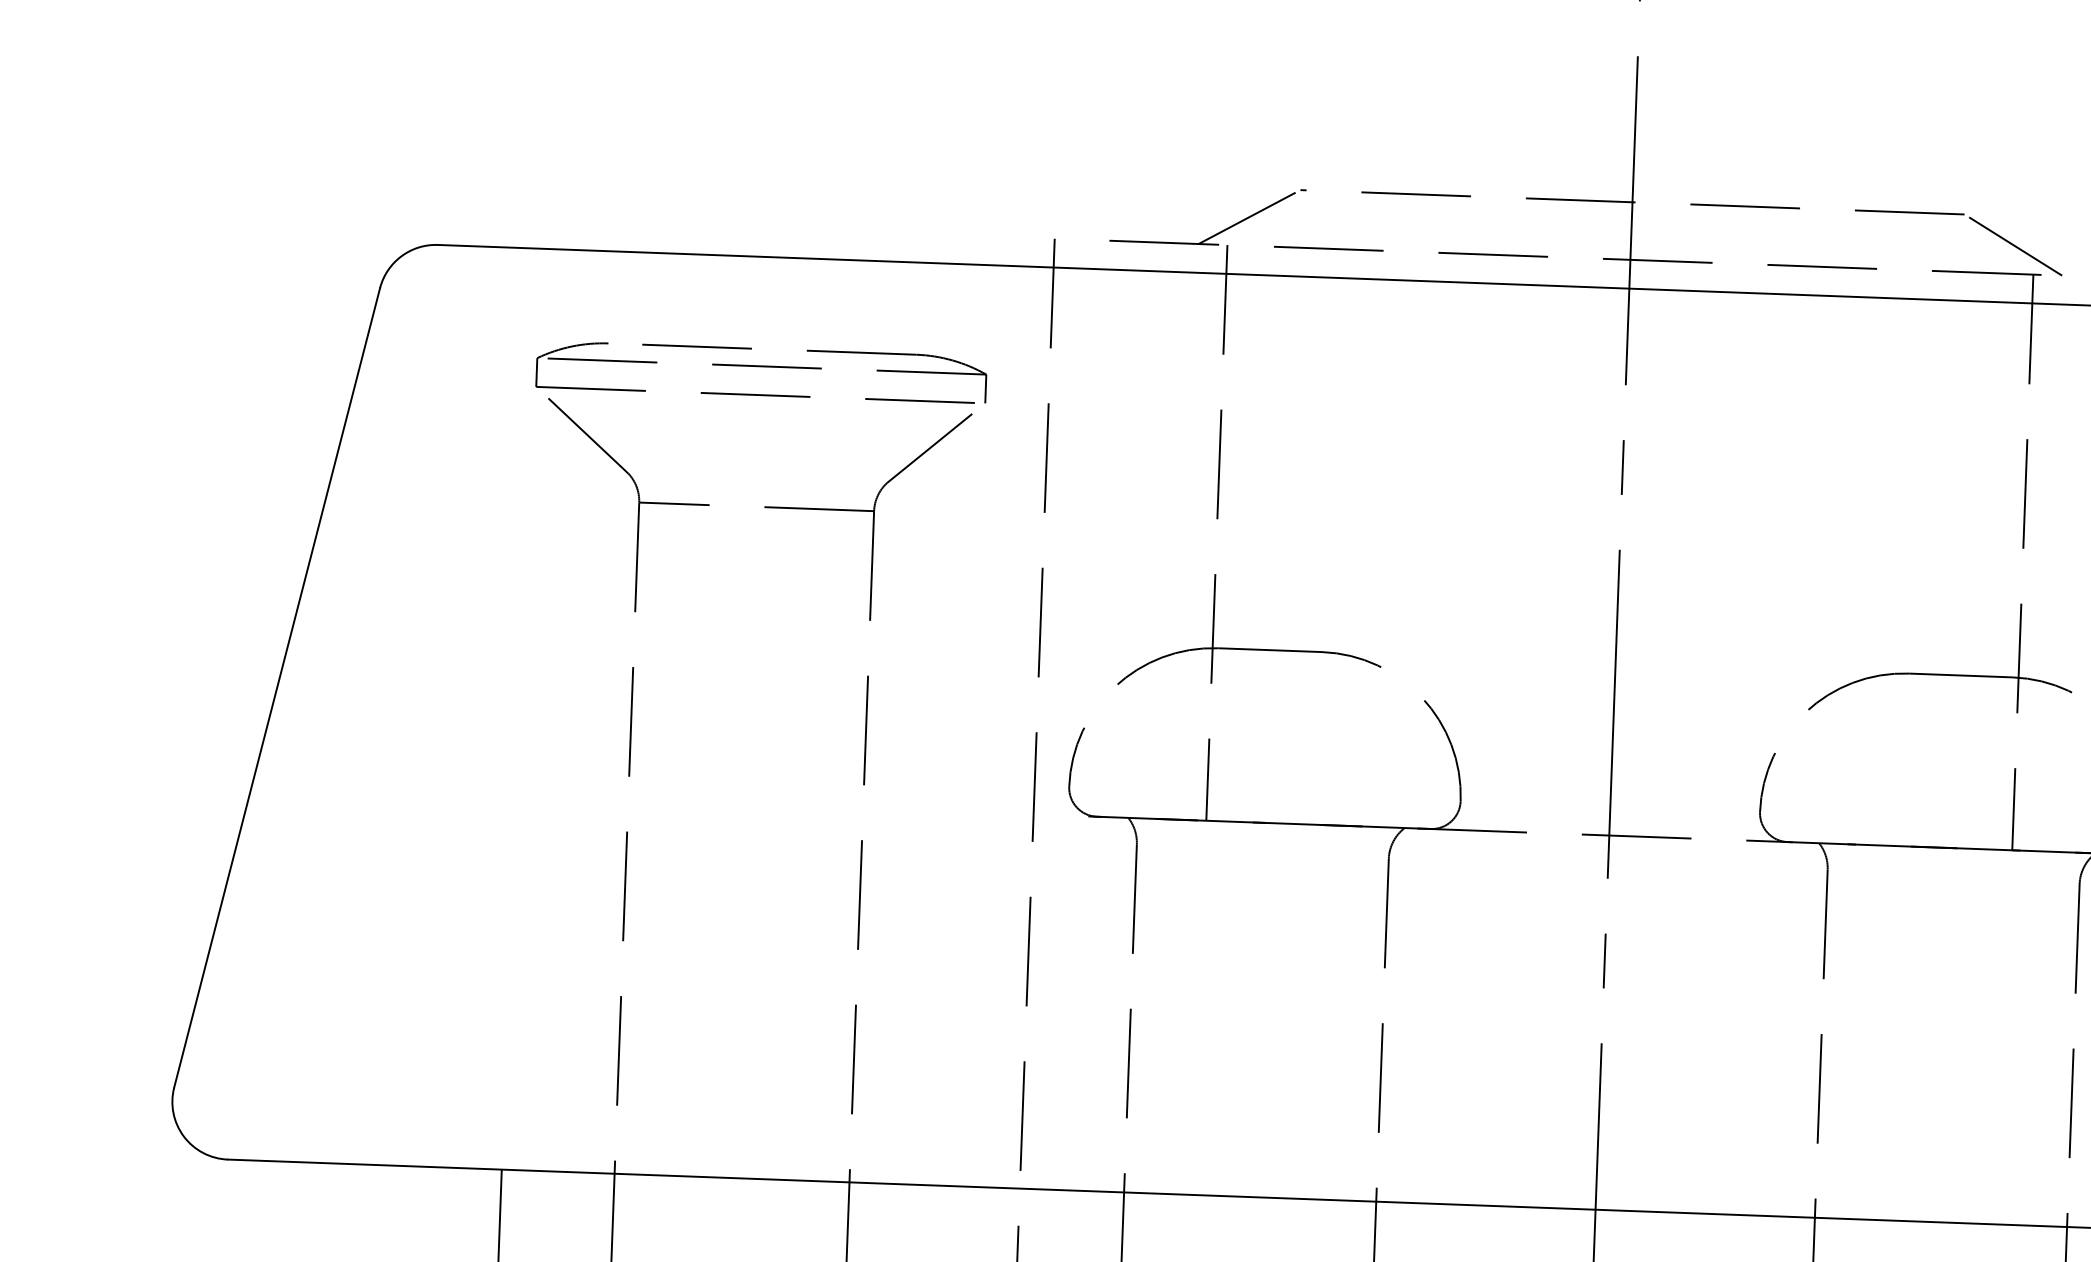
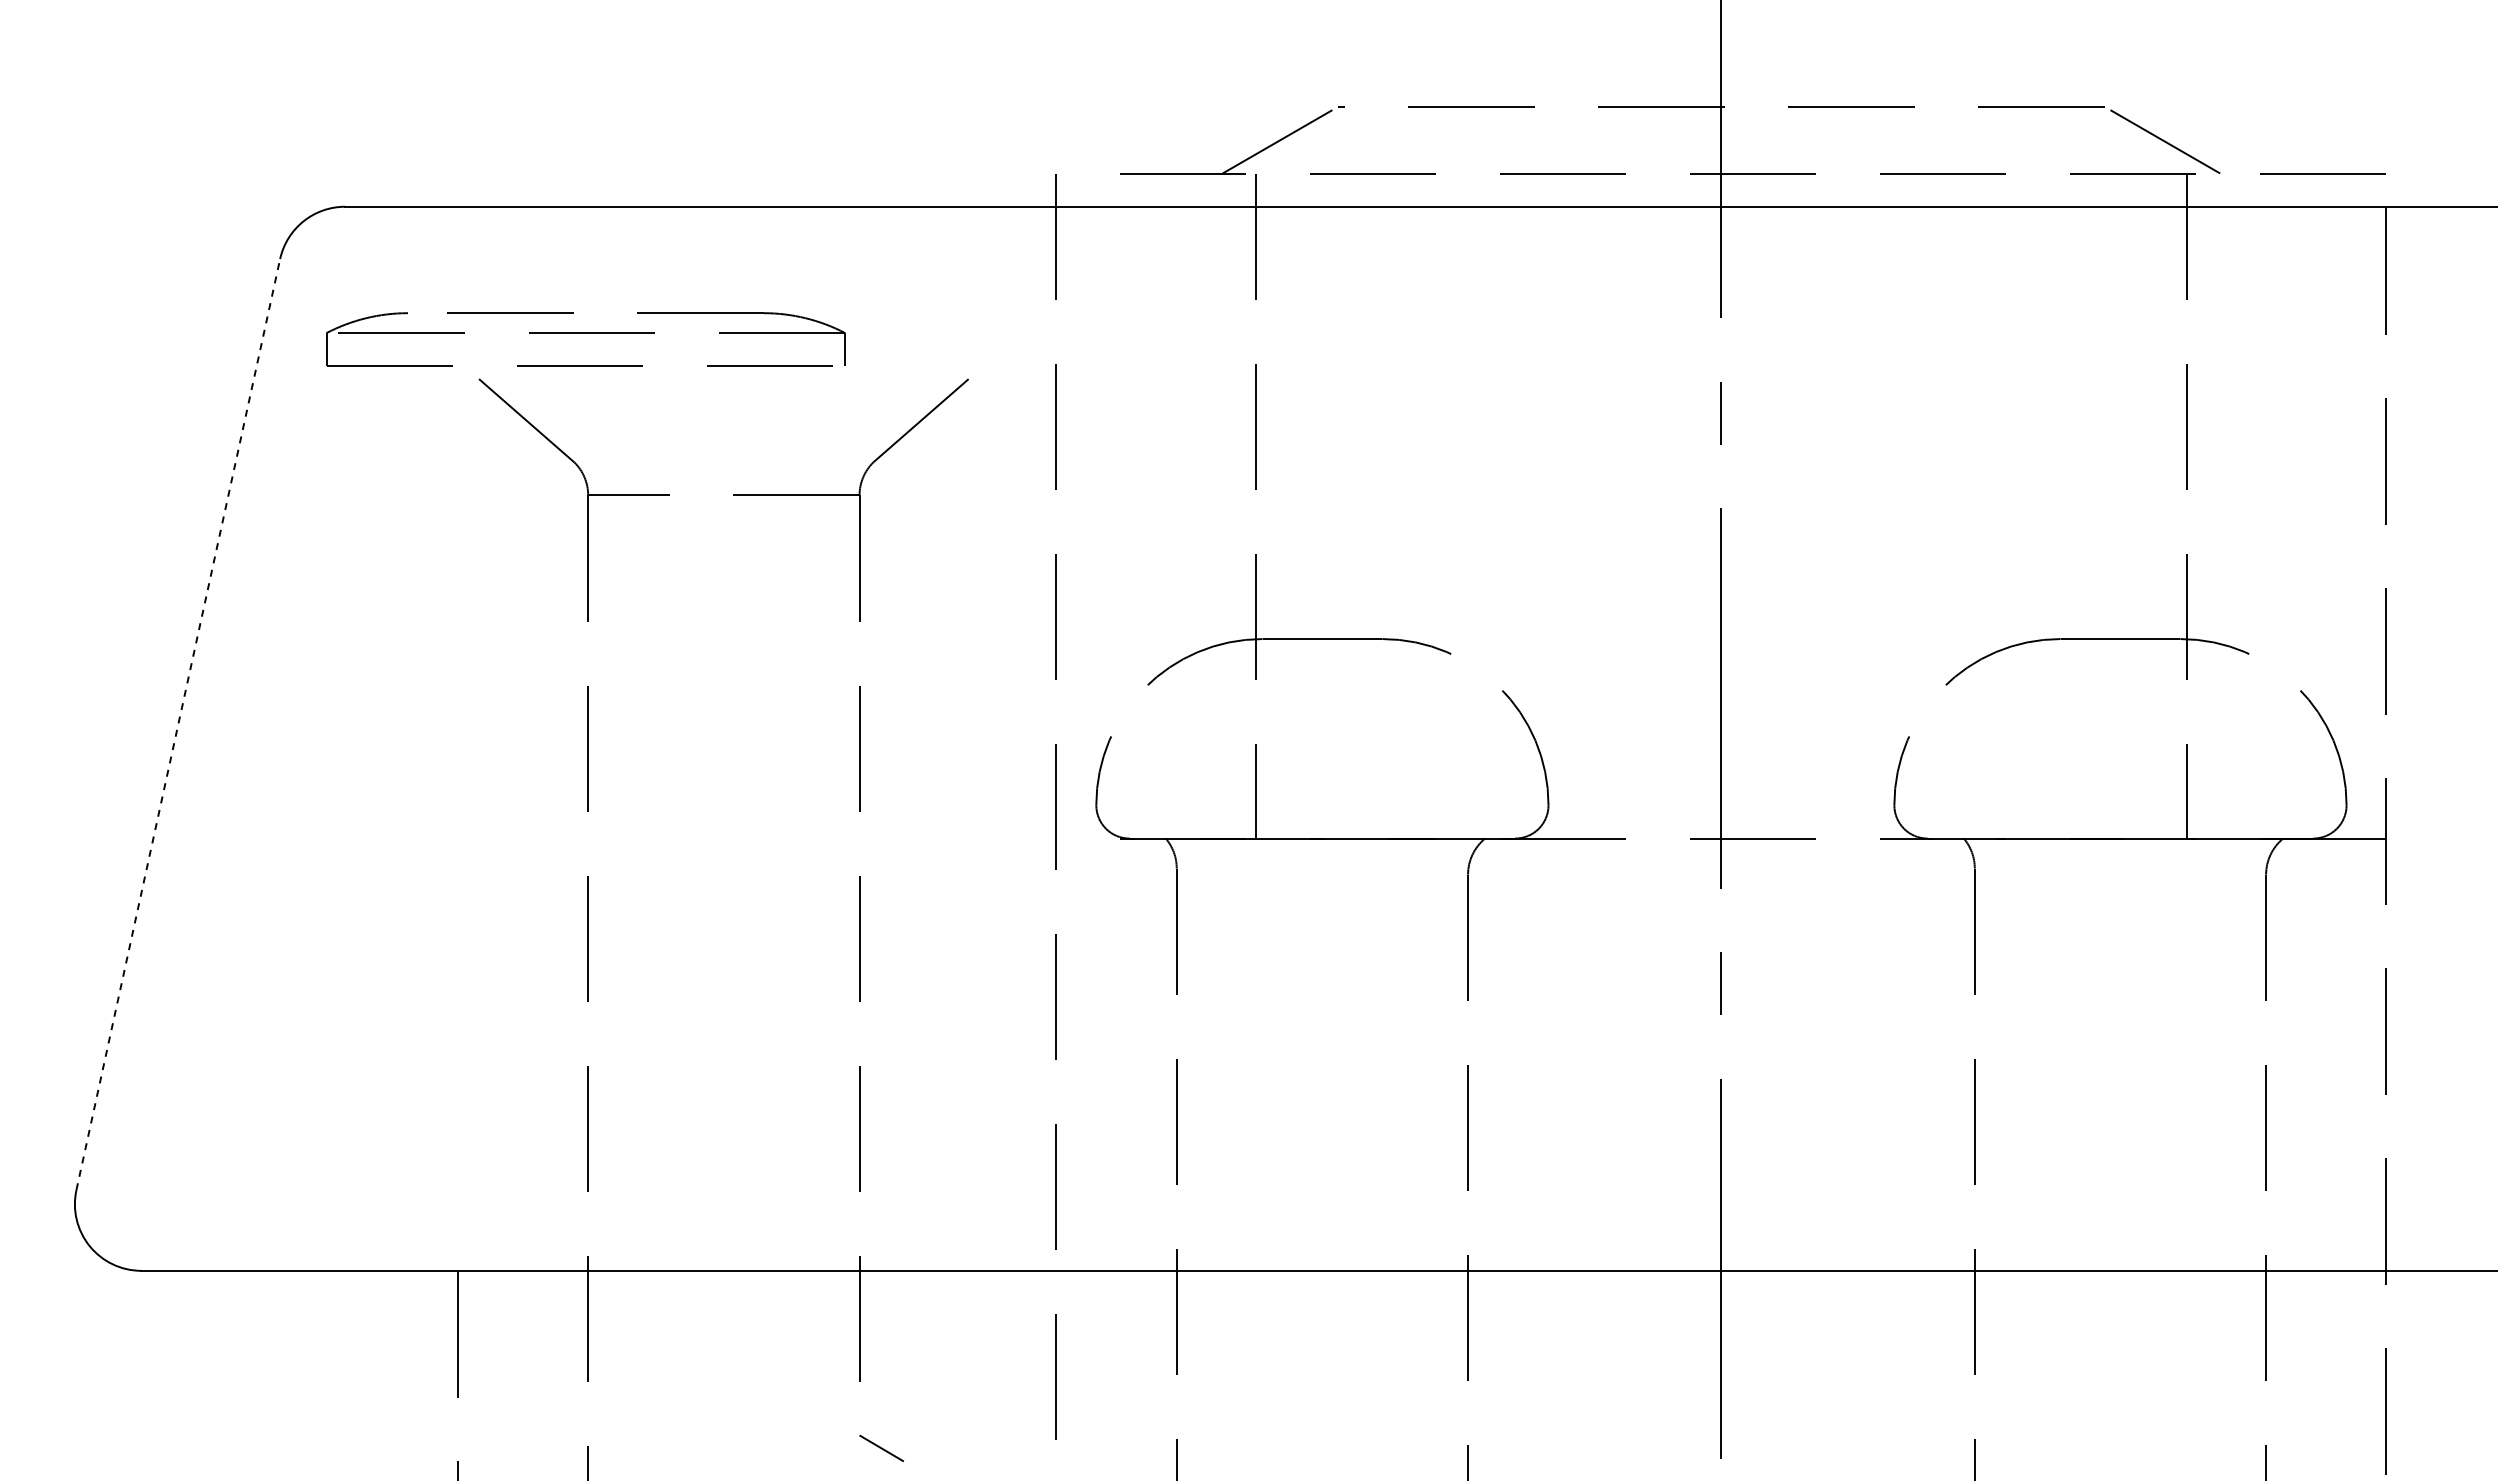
part: (761, 371) -> (585, 339), moved
line: (277, 687) -> (178, 724), solid -> dashed

